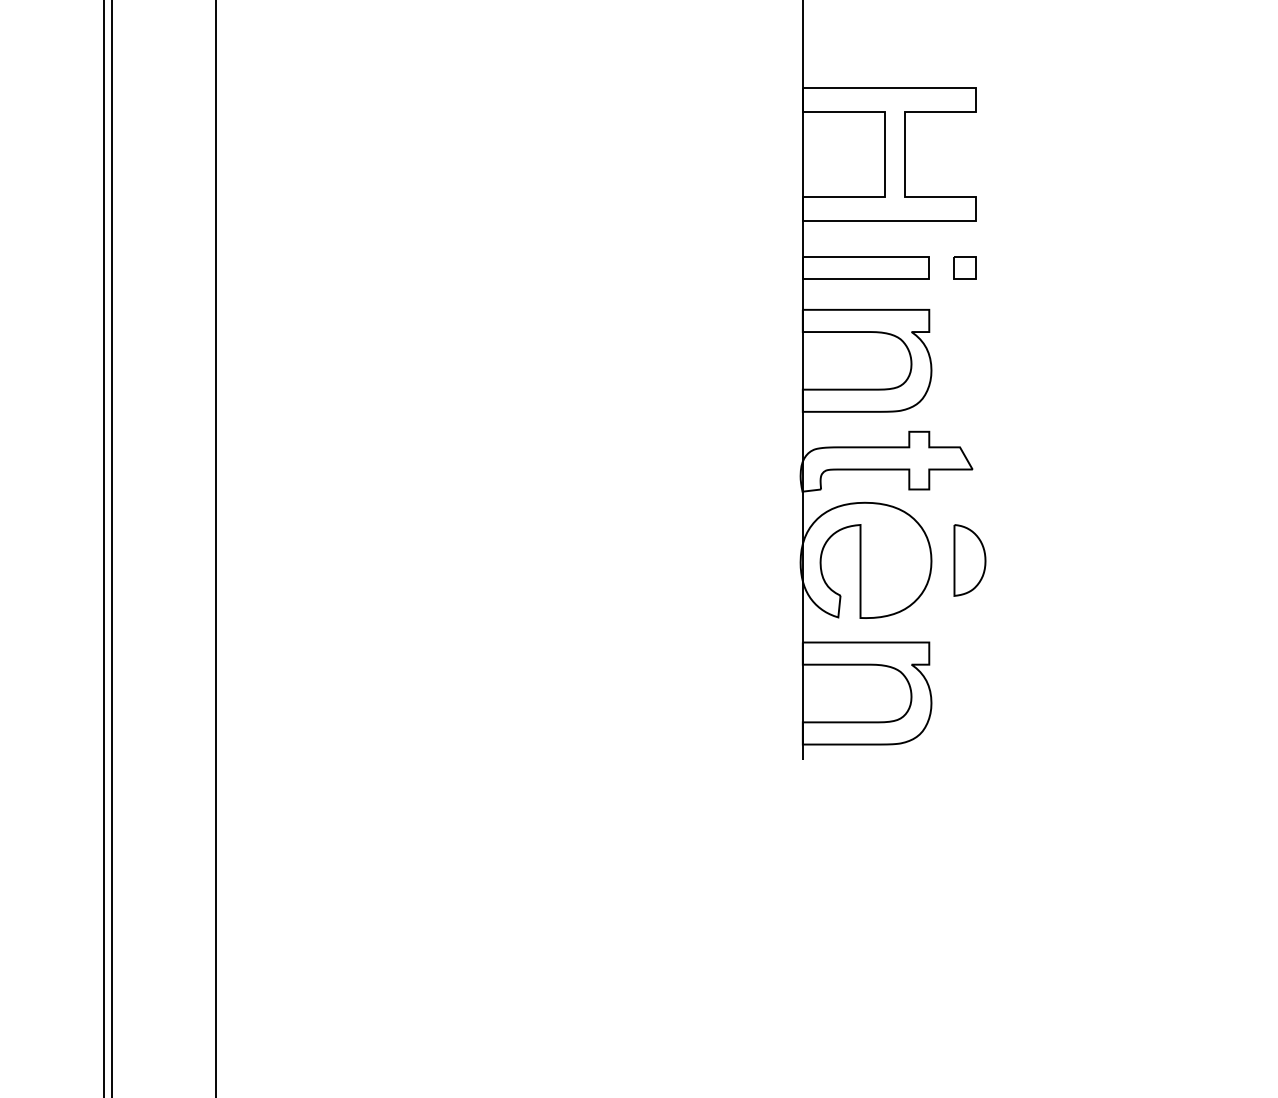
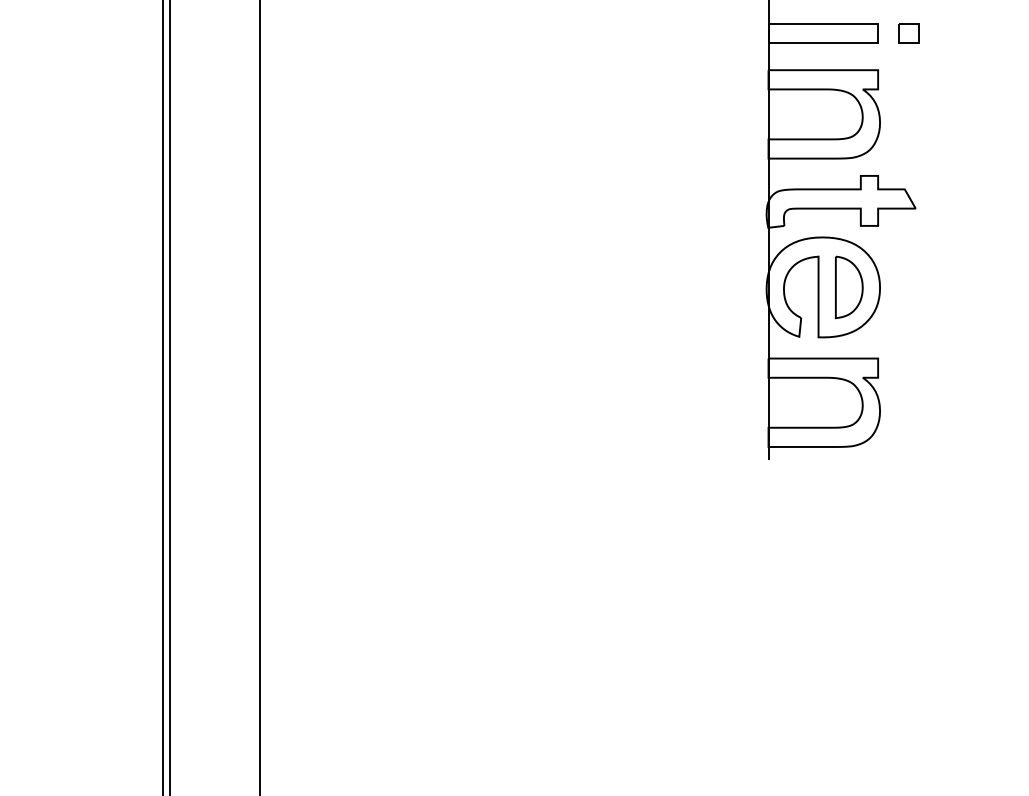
part: (969, 560) -> (848, 287), moved

